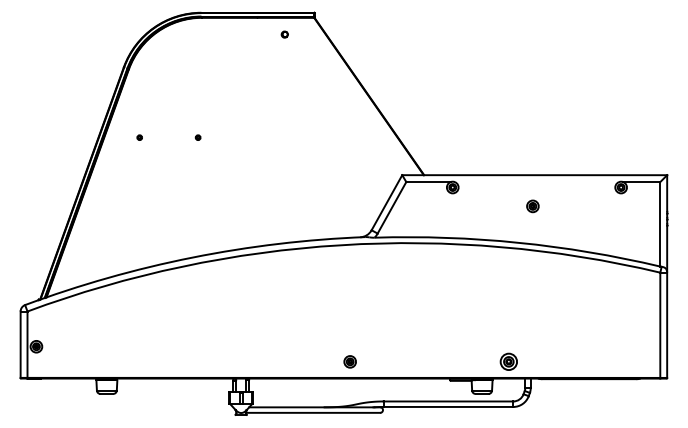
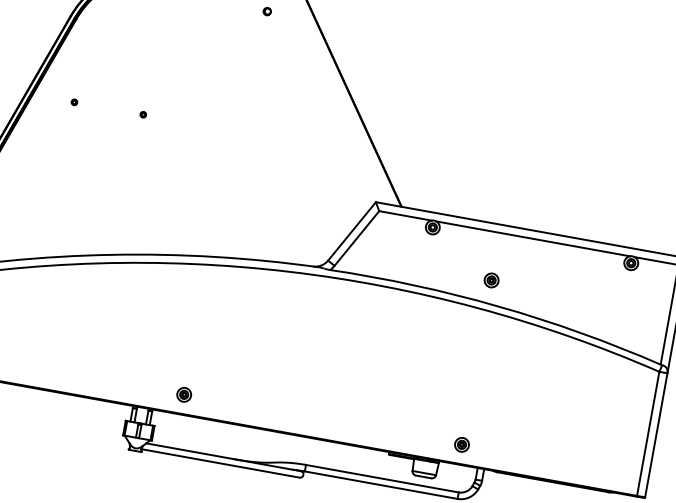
line: (536, 182) -> (532, 239), added
part: (532, 206) -> (491, 280), moved
part: (349, 361) -> (183, 394), moved
part: (508, 361) -> (461, 444), size x0.71

